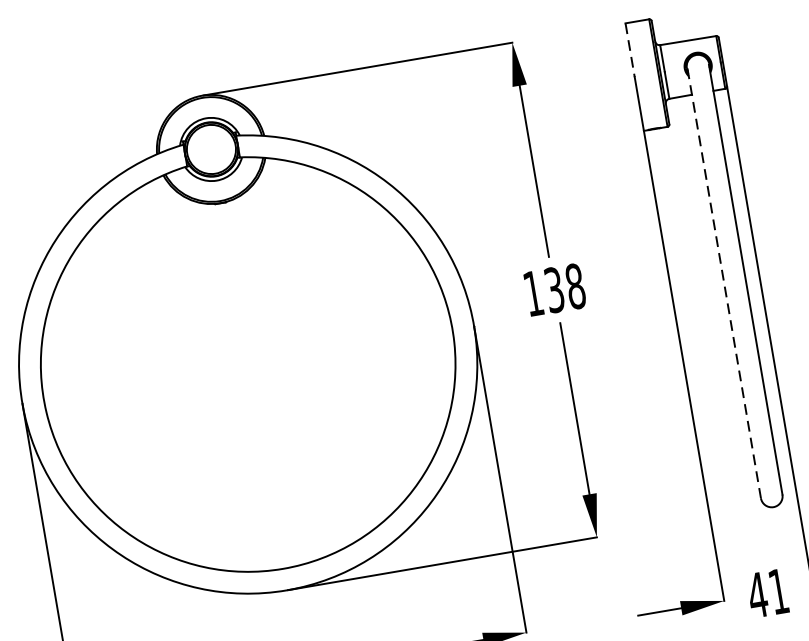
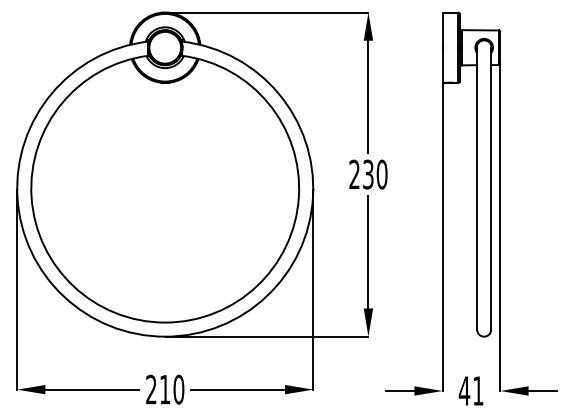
line: (630, 50) -> (442, 30), dashed -> solid
line: (724, 282) -> (477, 188), dashed -> solid
text: (554, 289) -> (368, 174), 138 -> 230

